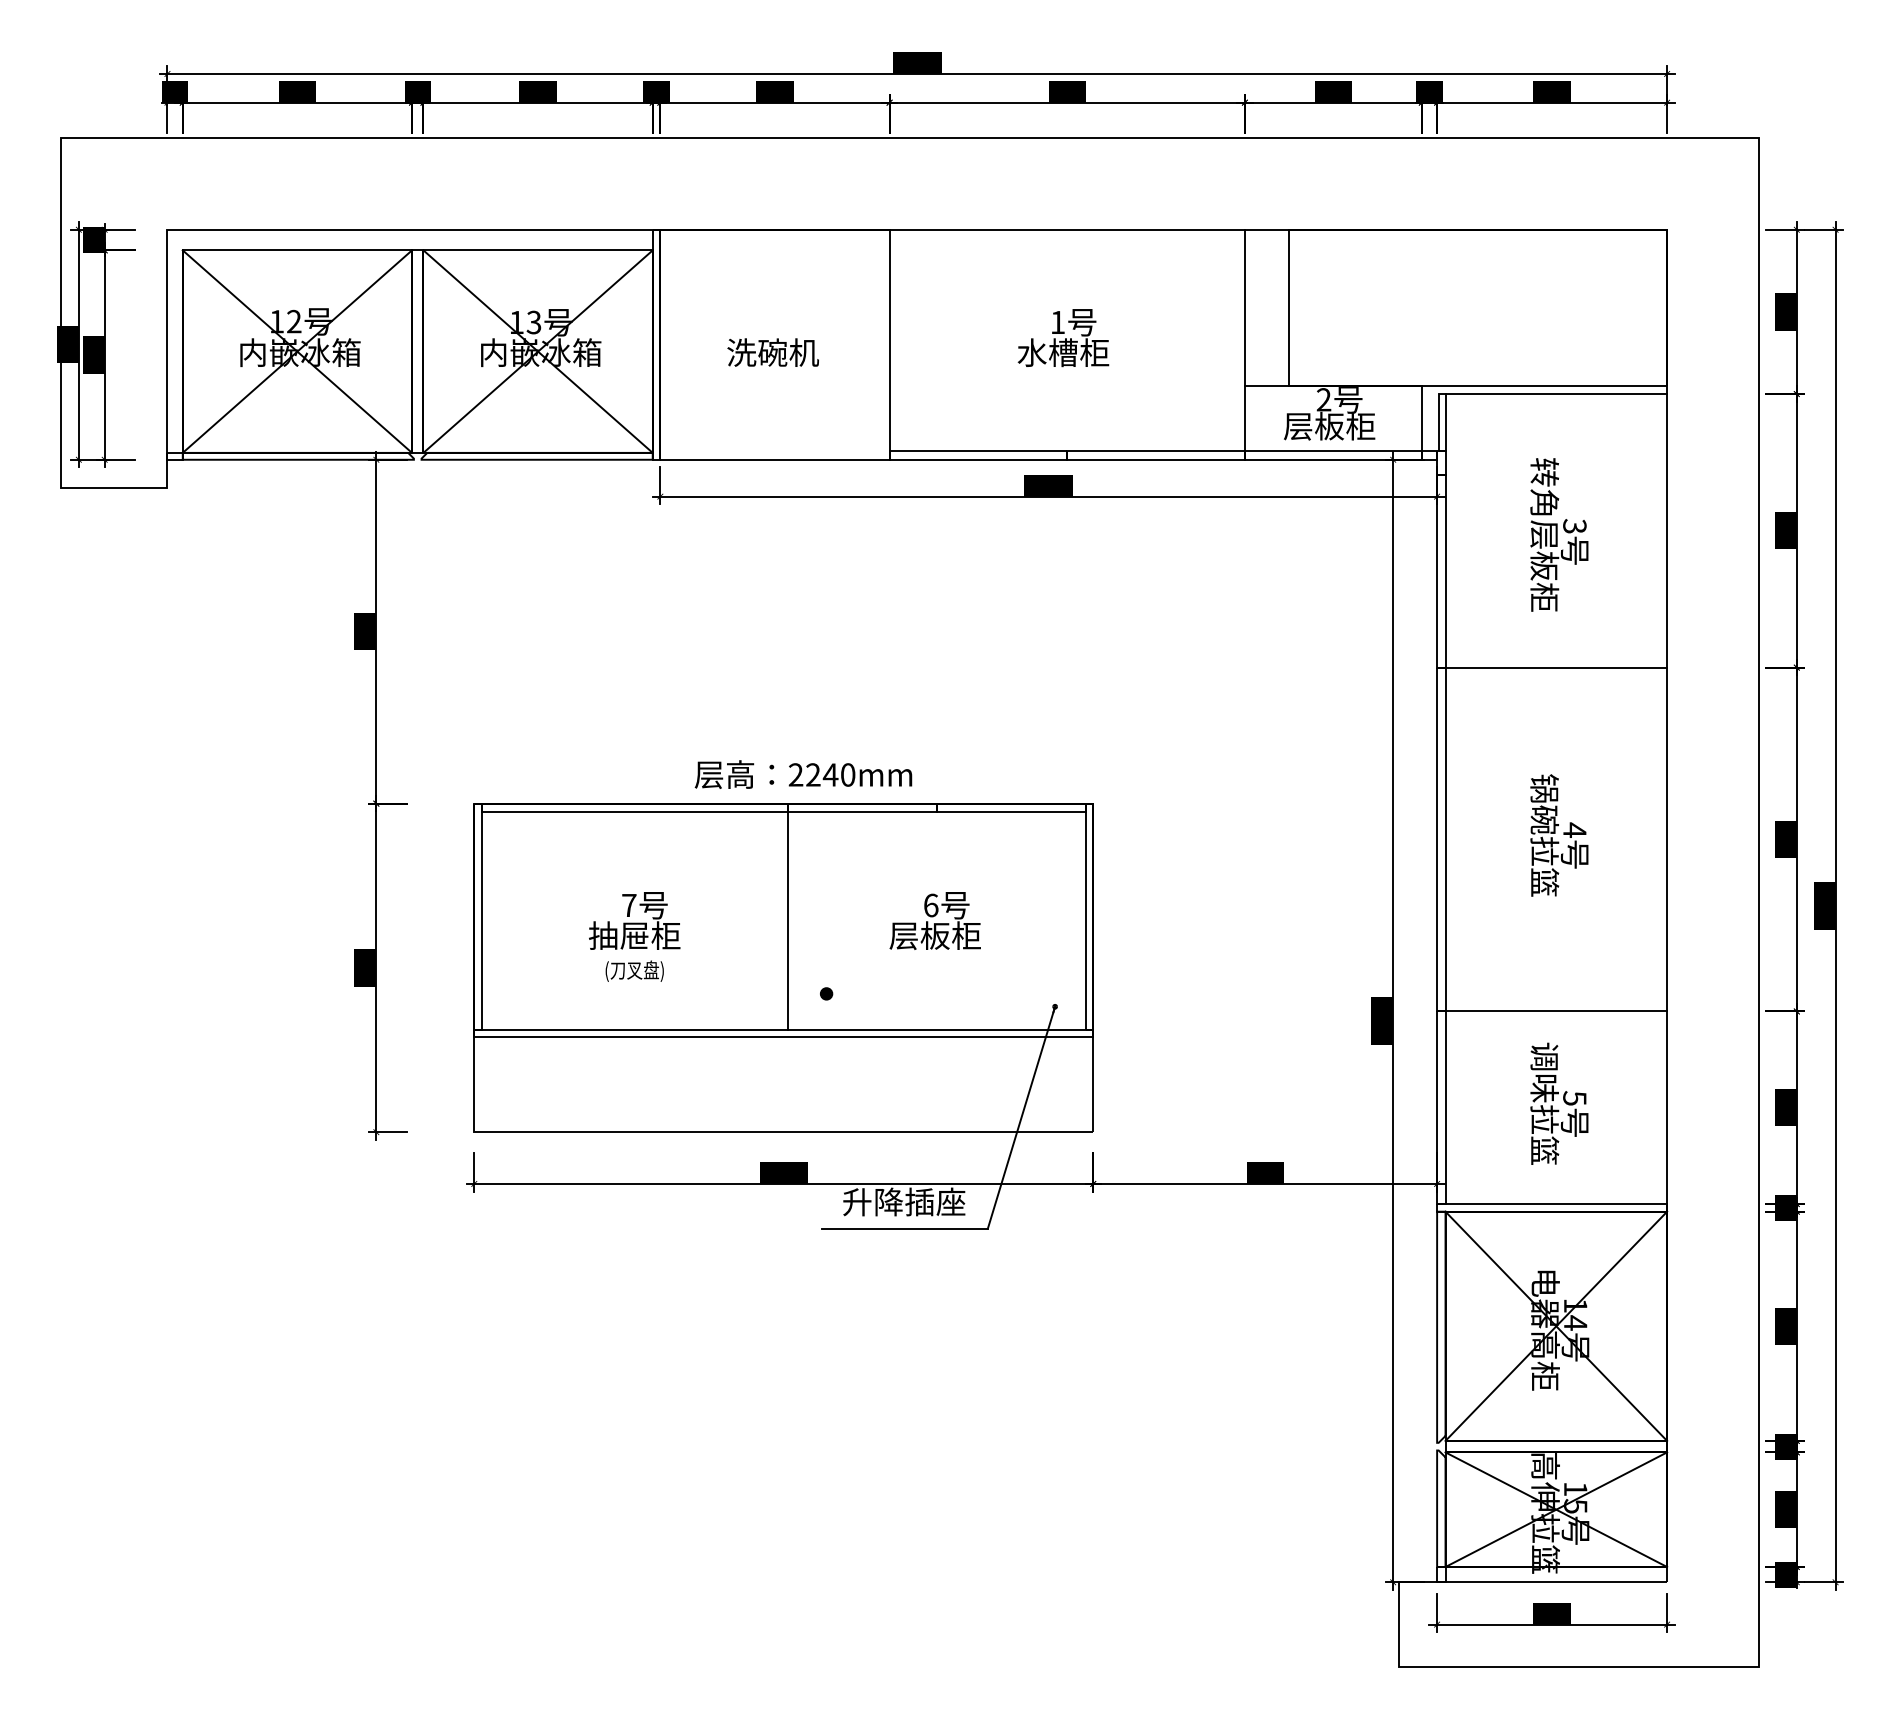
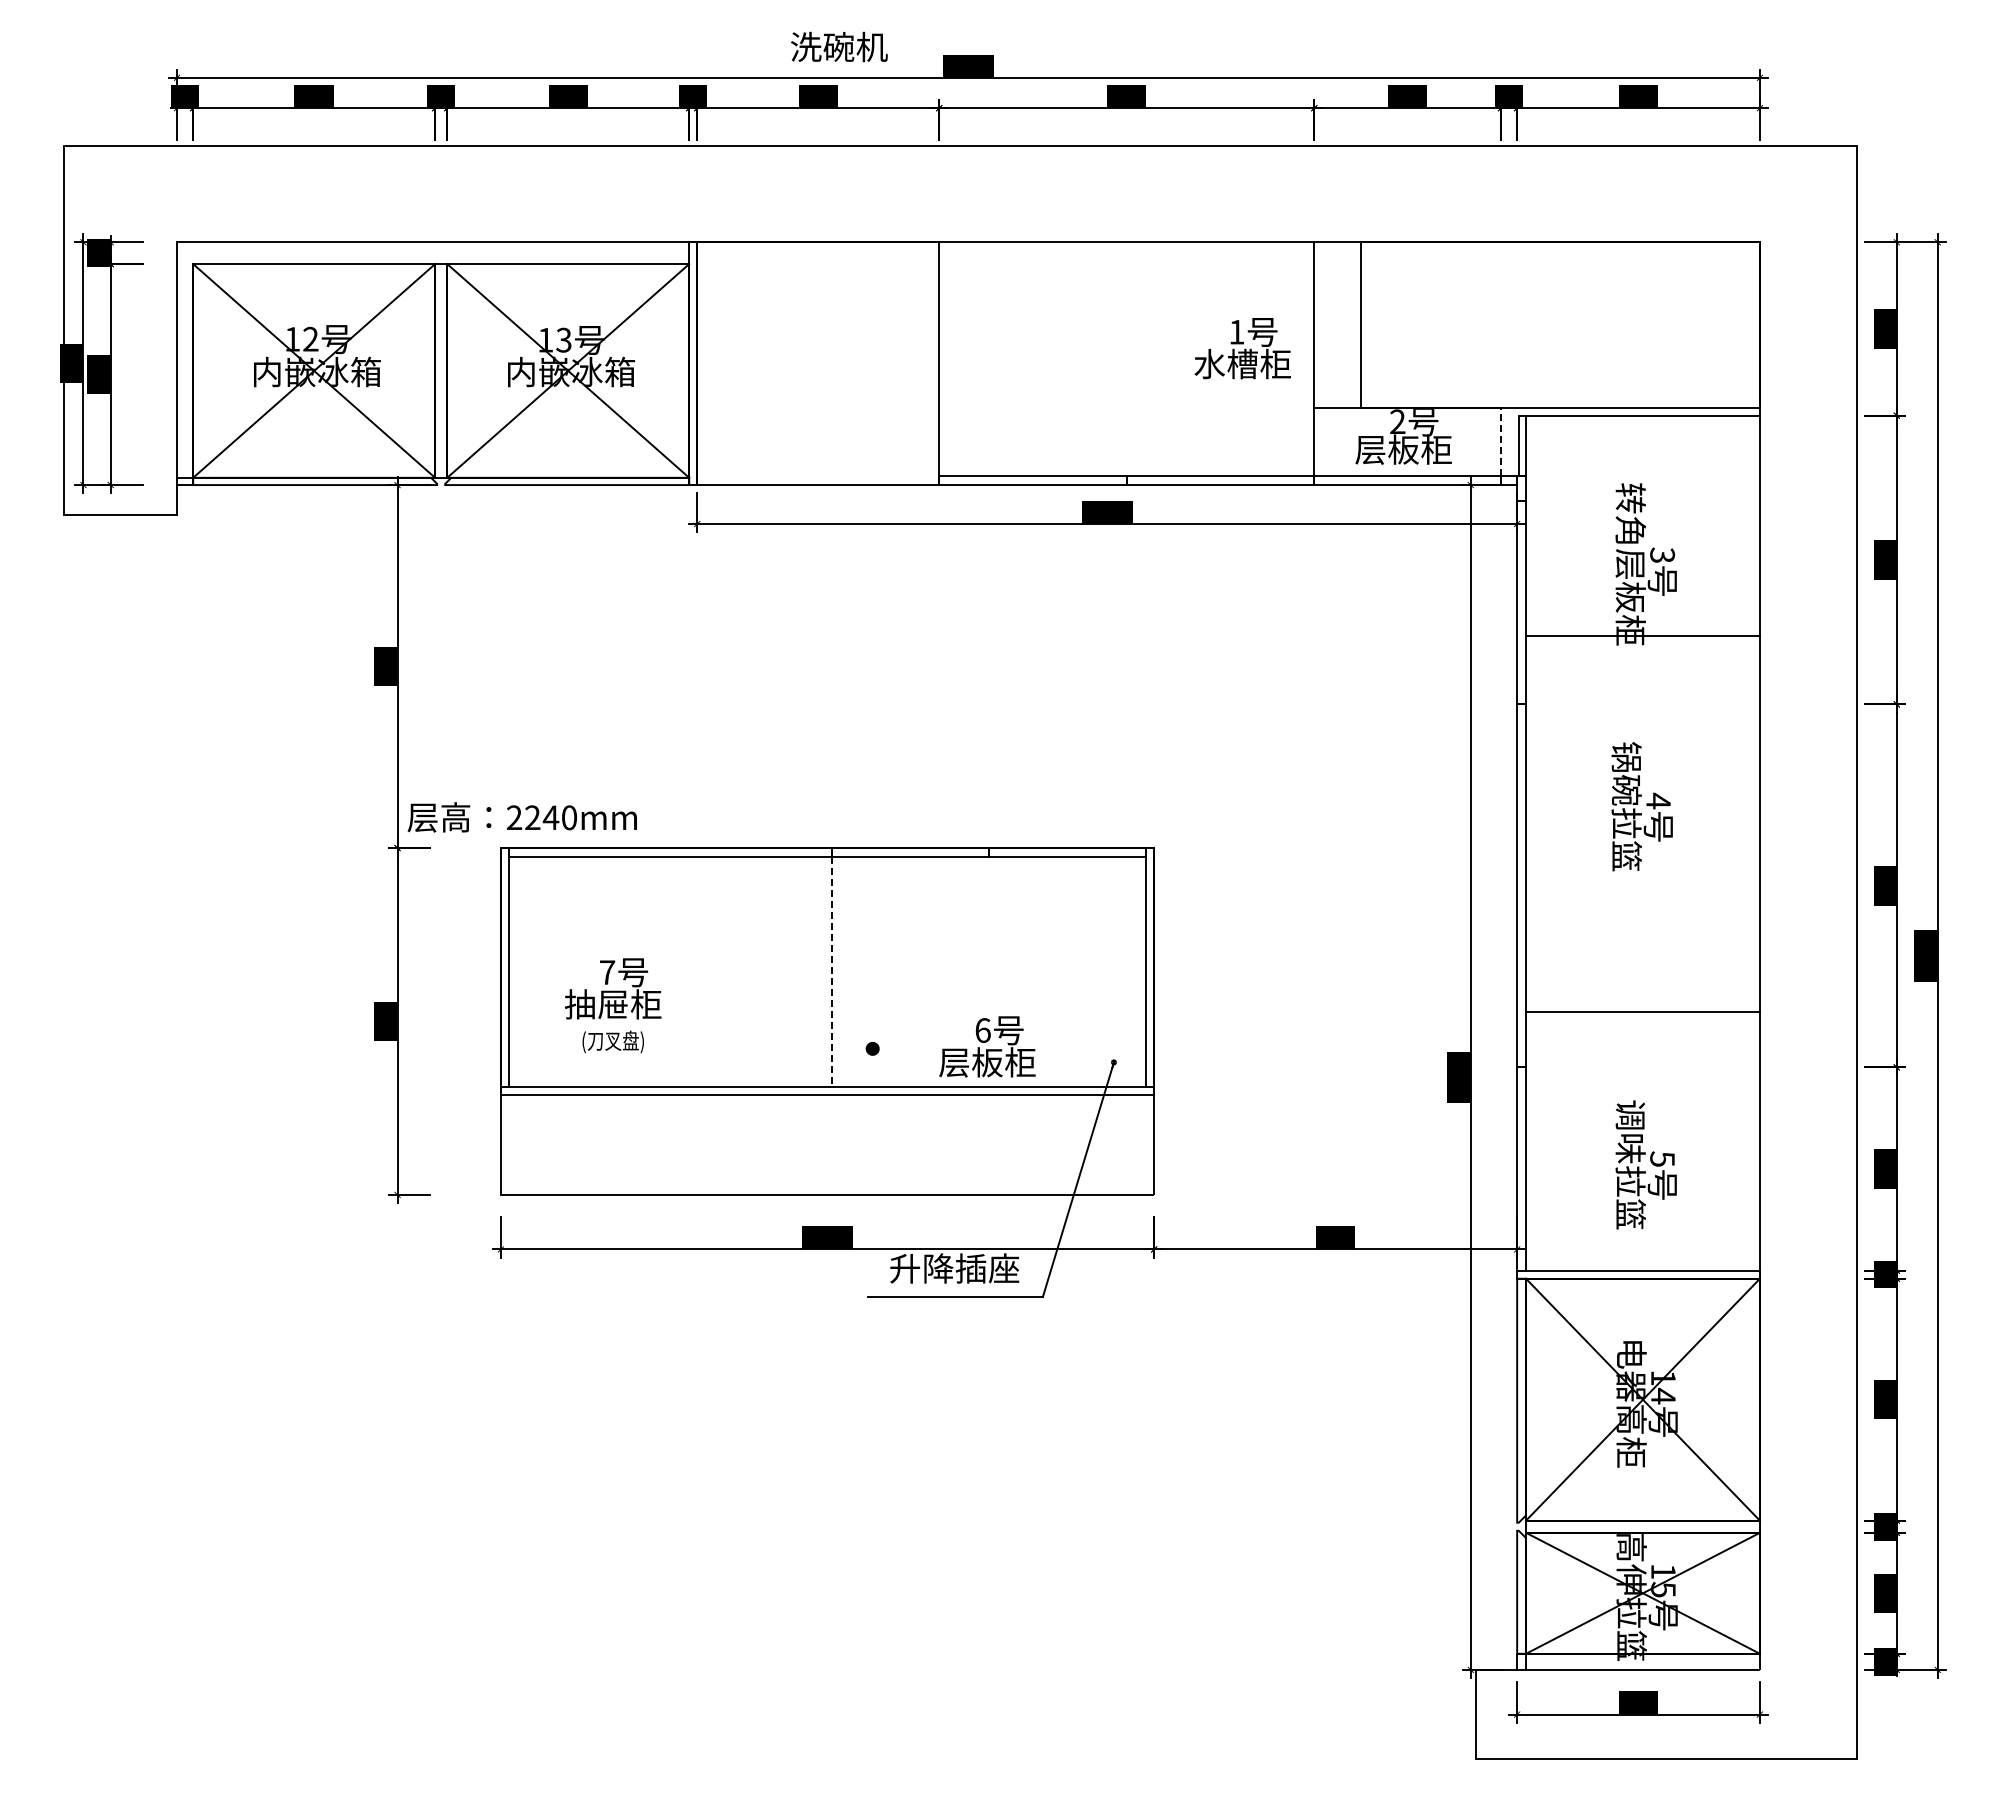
text: (1063, 337) -> (1242, 348), moved
text: (773, 352) -> (839, 46), moved
line: (1422, 418) -> (1501, 441), solid -> dashed
line: (1555, 667) -> (1642, 636), moved
text: (802, 774) -> (521, 817), moved
text: (1558, 835) -> (1641, 806), moved
line: (787, 920) -> (831, 971), solid -> dashed
text: (935, 920) -> (987, 1046), moved
text: (634, 936) -> (613, 1005), moved
line: (1555, 1011) -> (1642, 1012), moved

